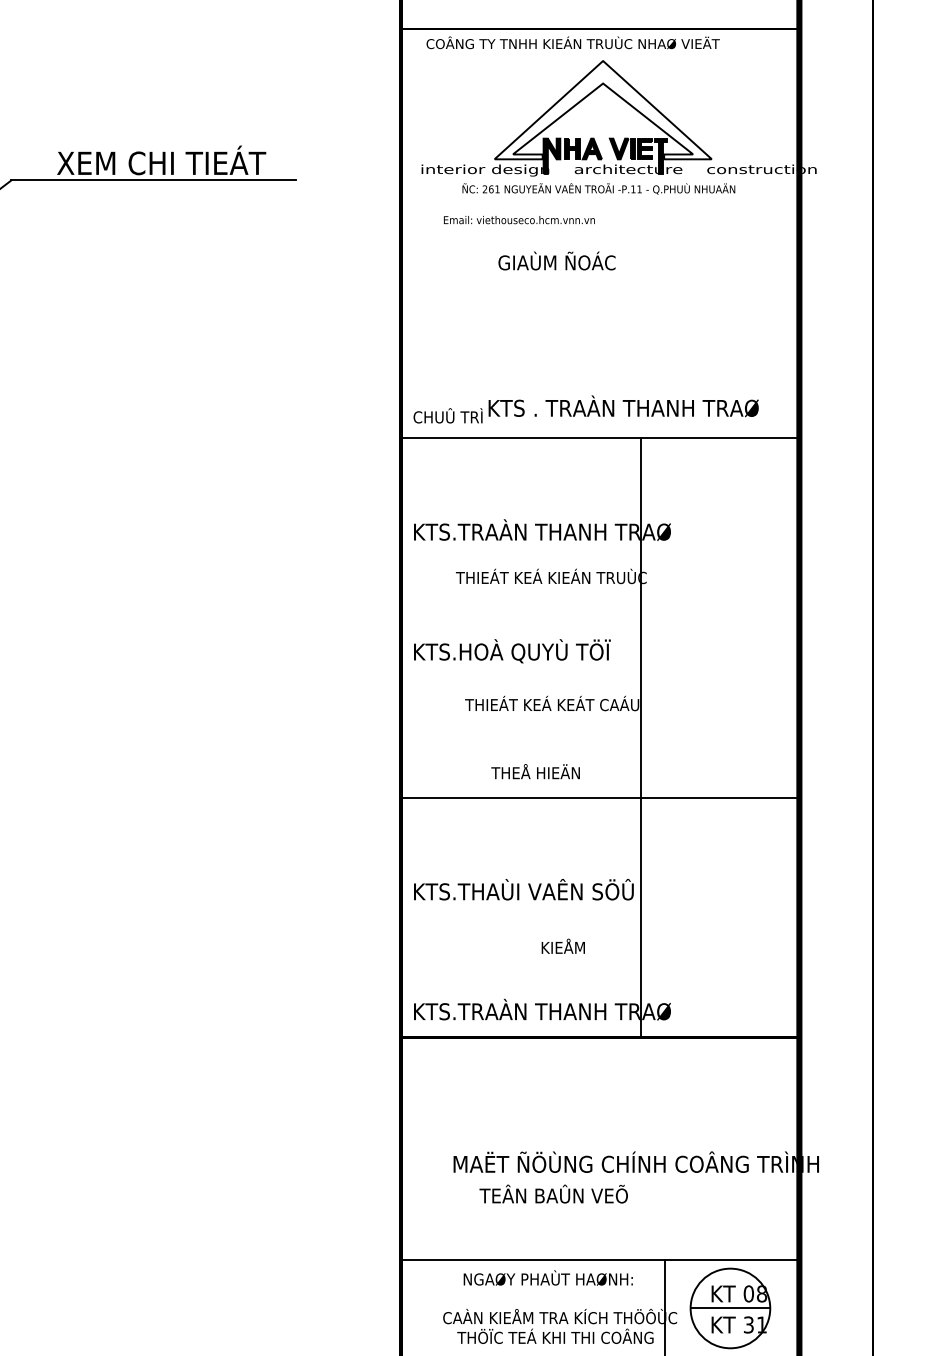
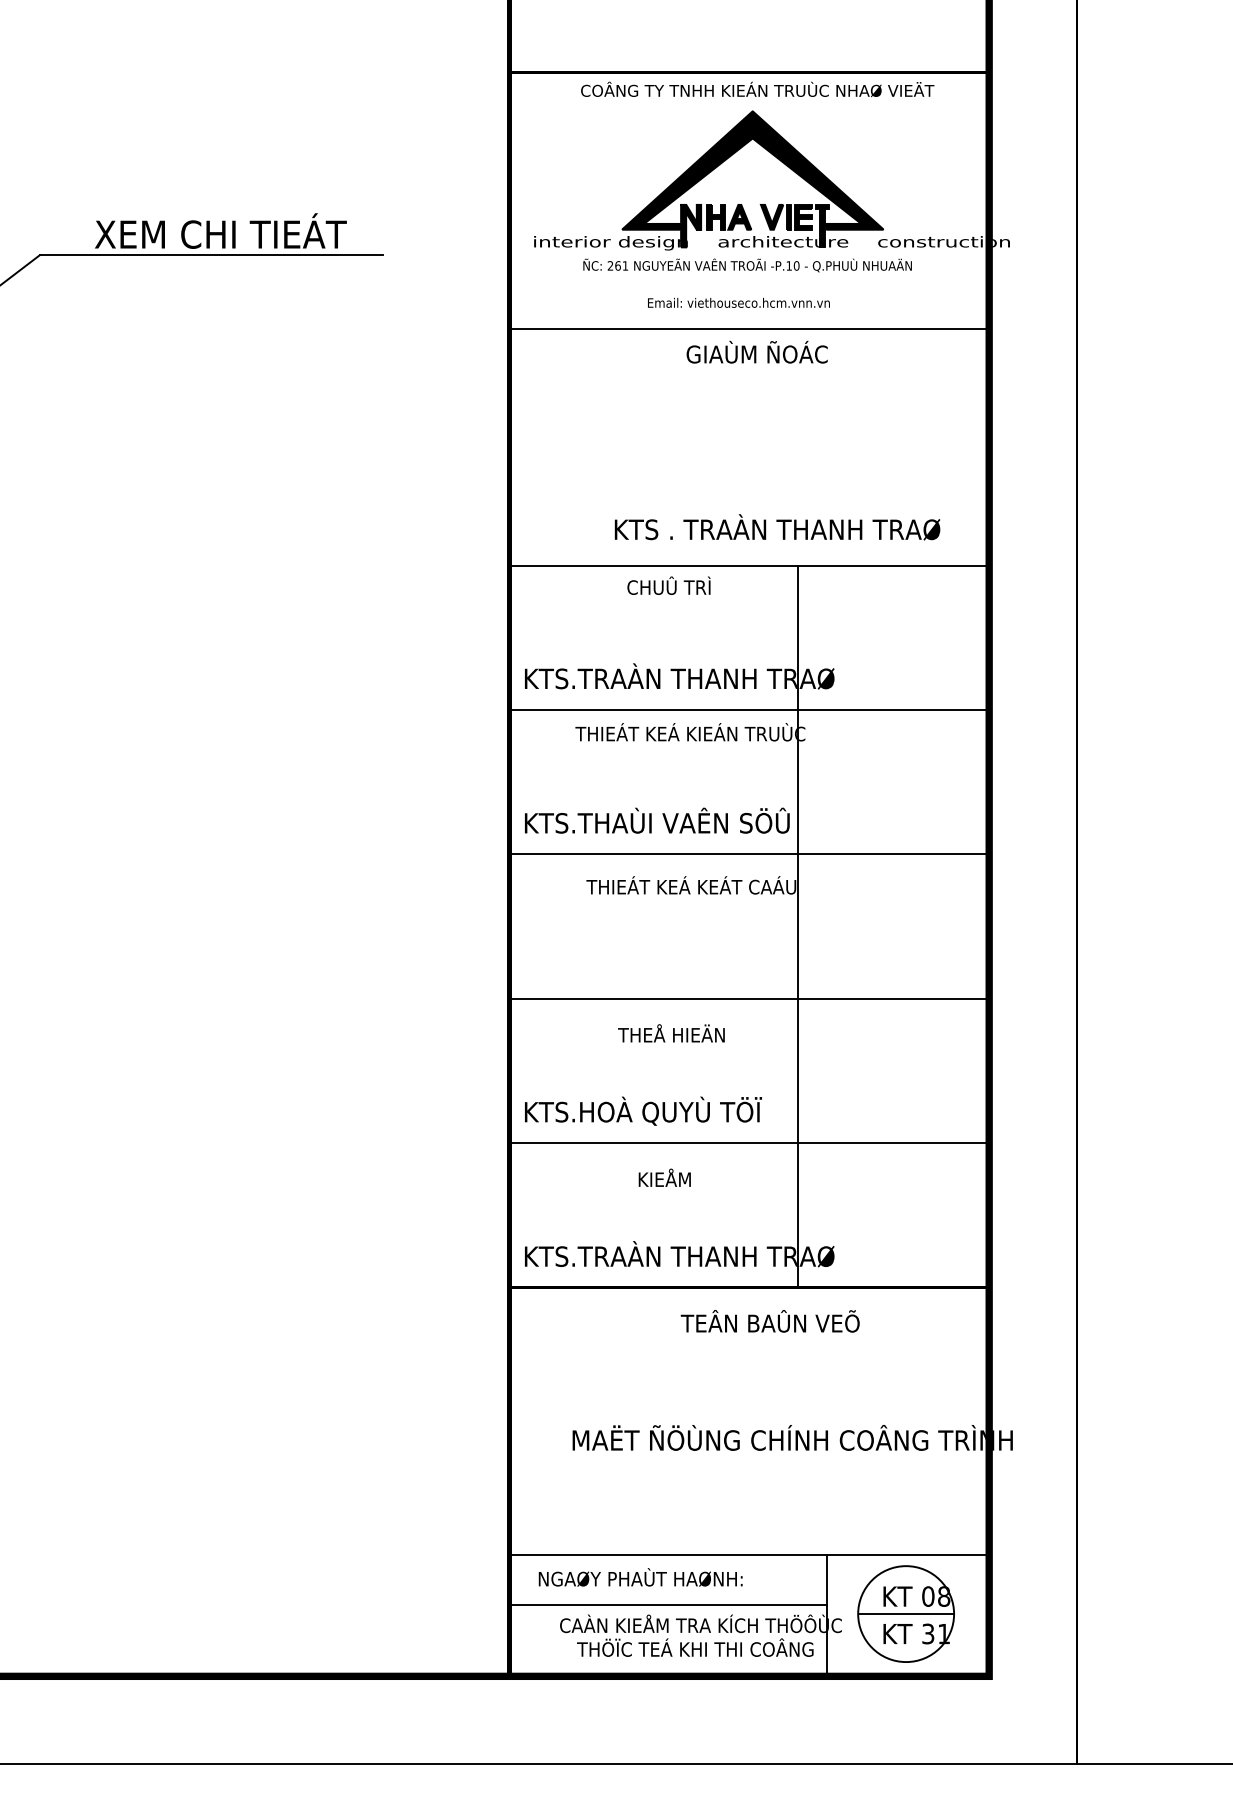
text: (573, 42) -> (757, 89), moved
fill: (602, 110) -> (752, 170), added
text: (639, 189) -> (796, 265), -P.11 -> -P.10
text: (519, 219) -> (738, 302), moved
line: (600, 242) -> (749, 329), added
text: (556, 260) -> (756, 351), moved
text: (447, 415) -> (668, 585), moved
line: (600, 558) -> (749, 710), added
text: (545, 650) -> (683, 821), KTS.HOÀ QUYÙ TÖÏ -> KTS.THAÙI VAÊN SÖÛ
line: (600, 677) -> (749, 854), added
text: (535, 771) -> (671, 1033), moved
text: (545, 890) -> (683, 1110), KTS.THAÙI VAÊN SÖÛ -> KTS.HOÀ QUYÙ TÖÏ
line: (600, 917) -> (749, 1143), added
text: (563, 946) -> (664, 1177), moved
text: (553, 1194) -> (769, 1321), moved
text: (548, 1278) -> (640, 1577), moved
line: (533, 1300) -> (668, 1604), added

